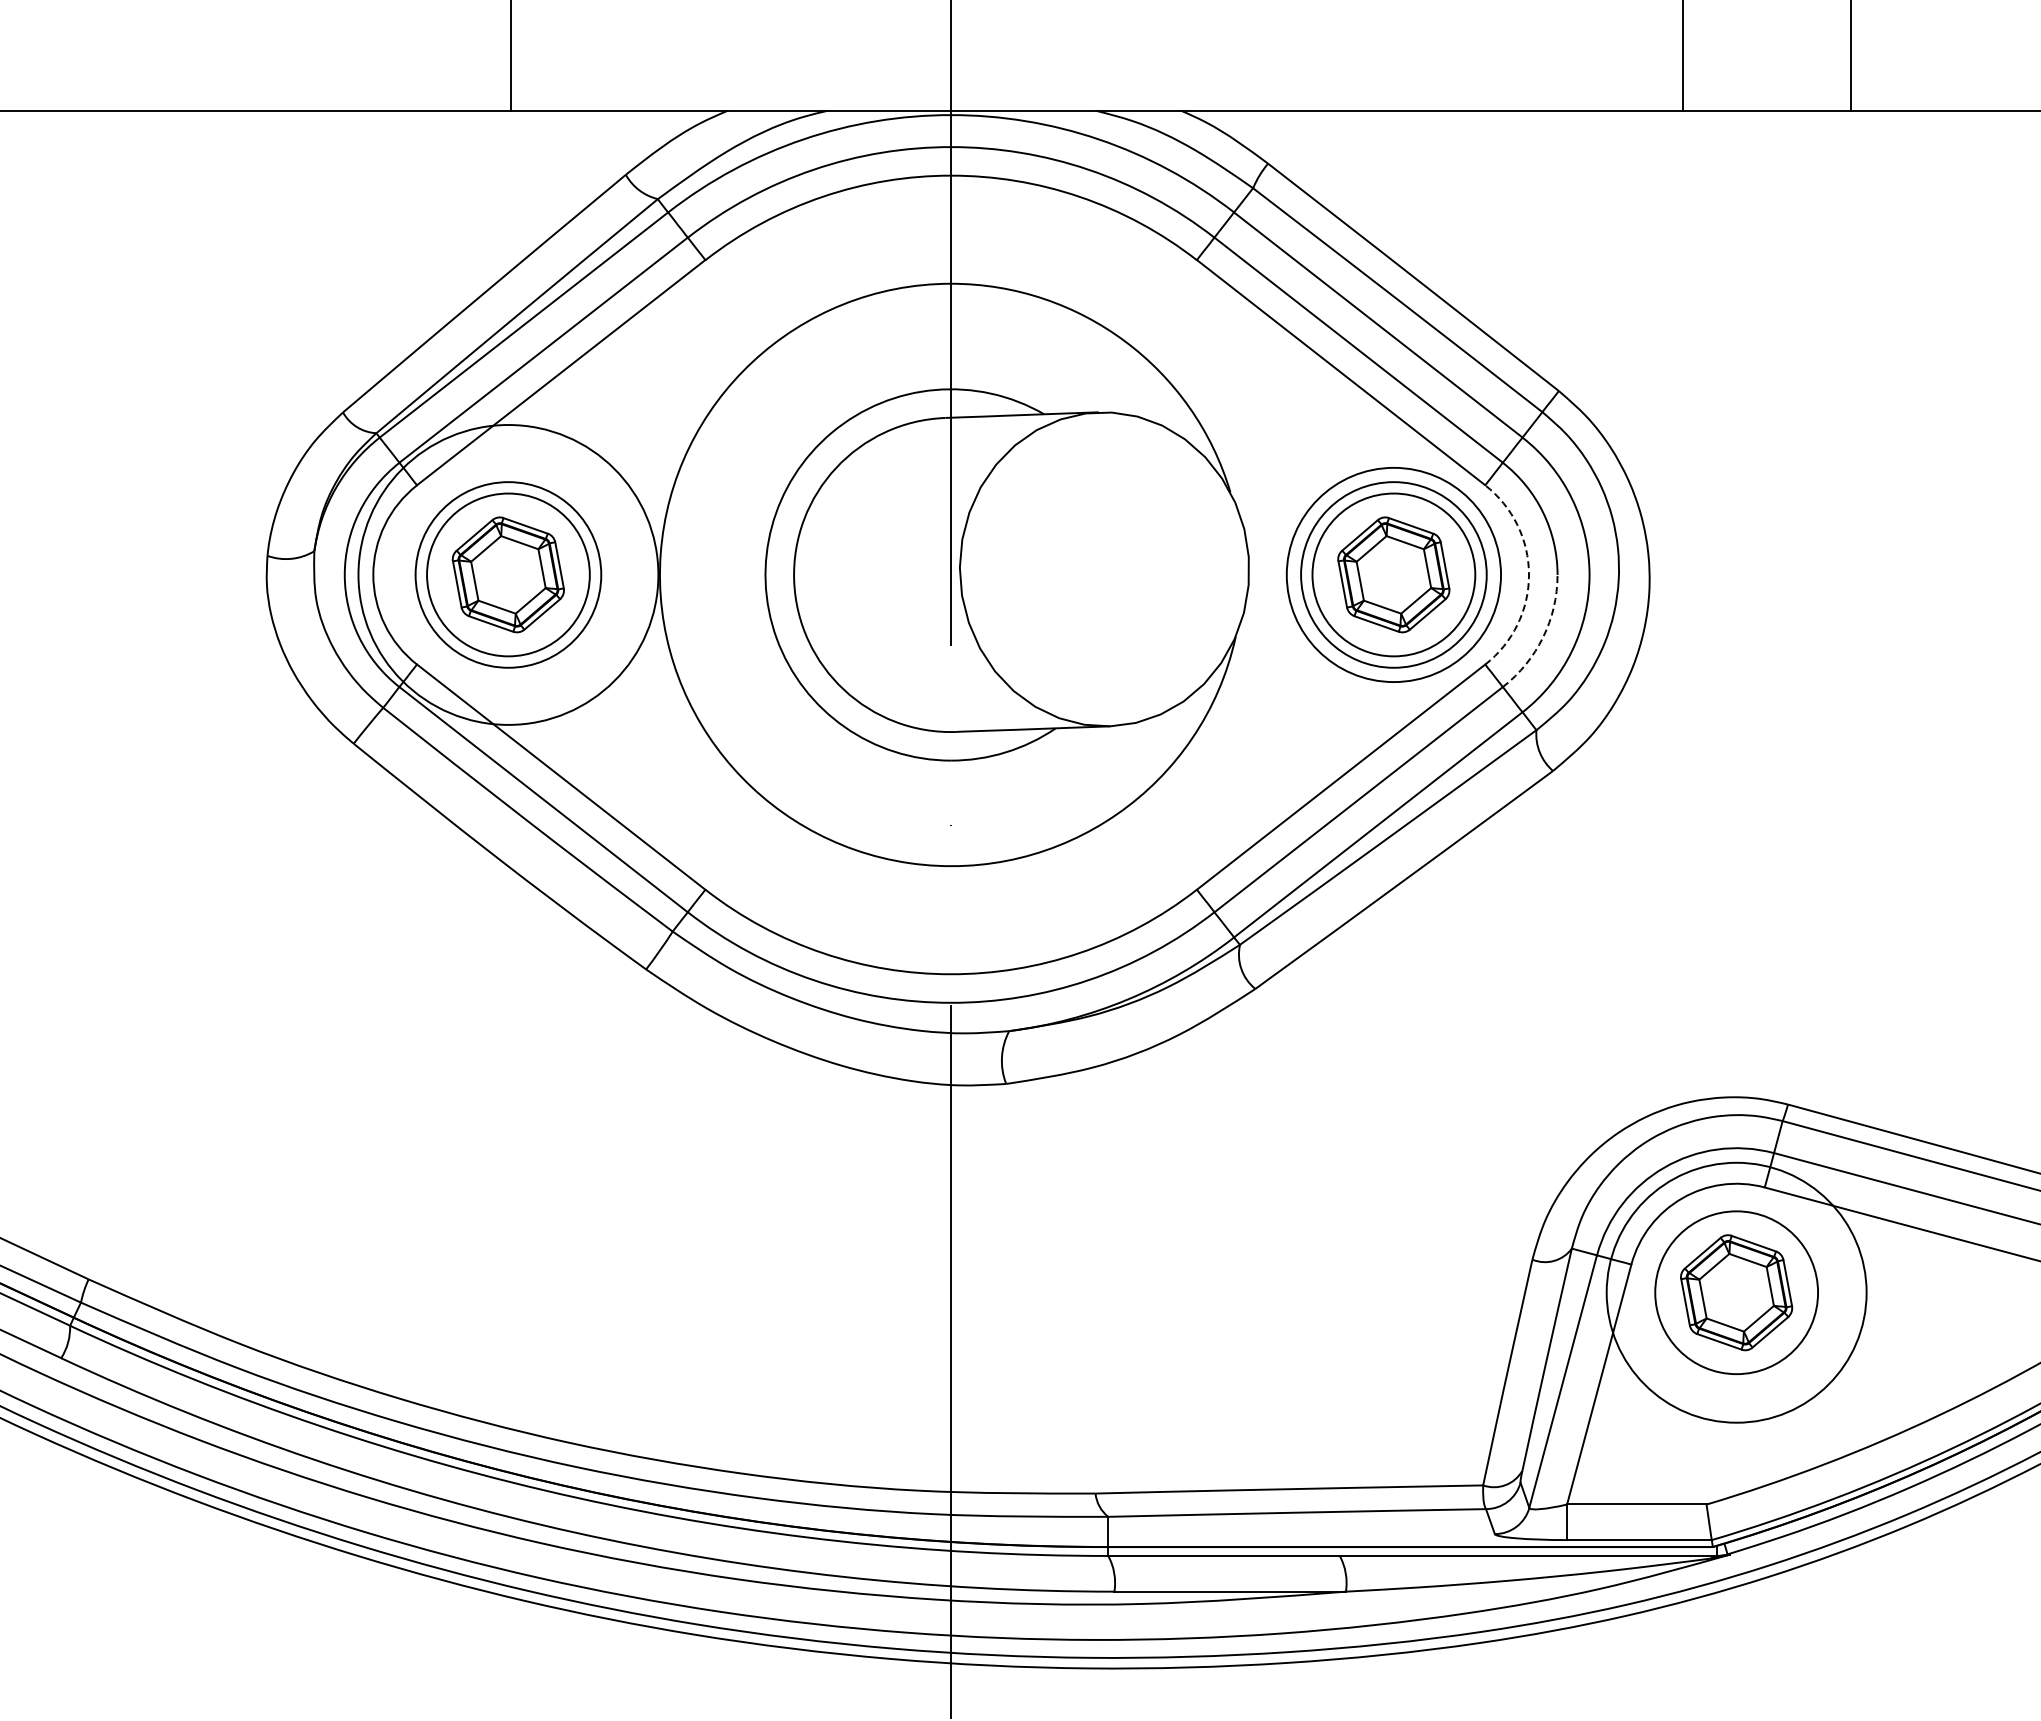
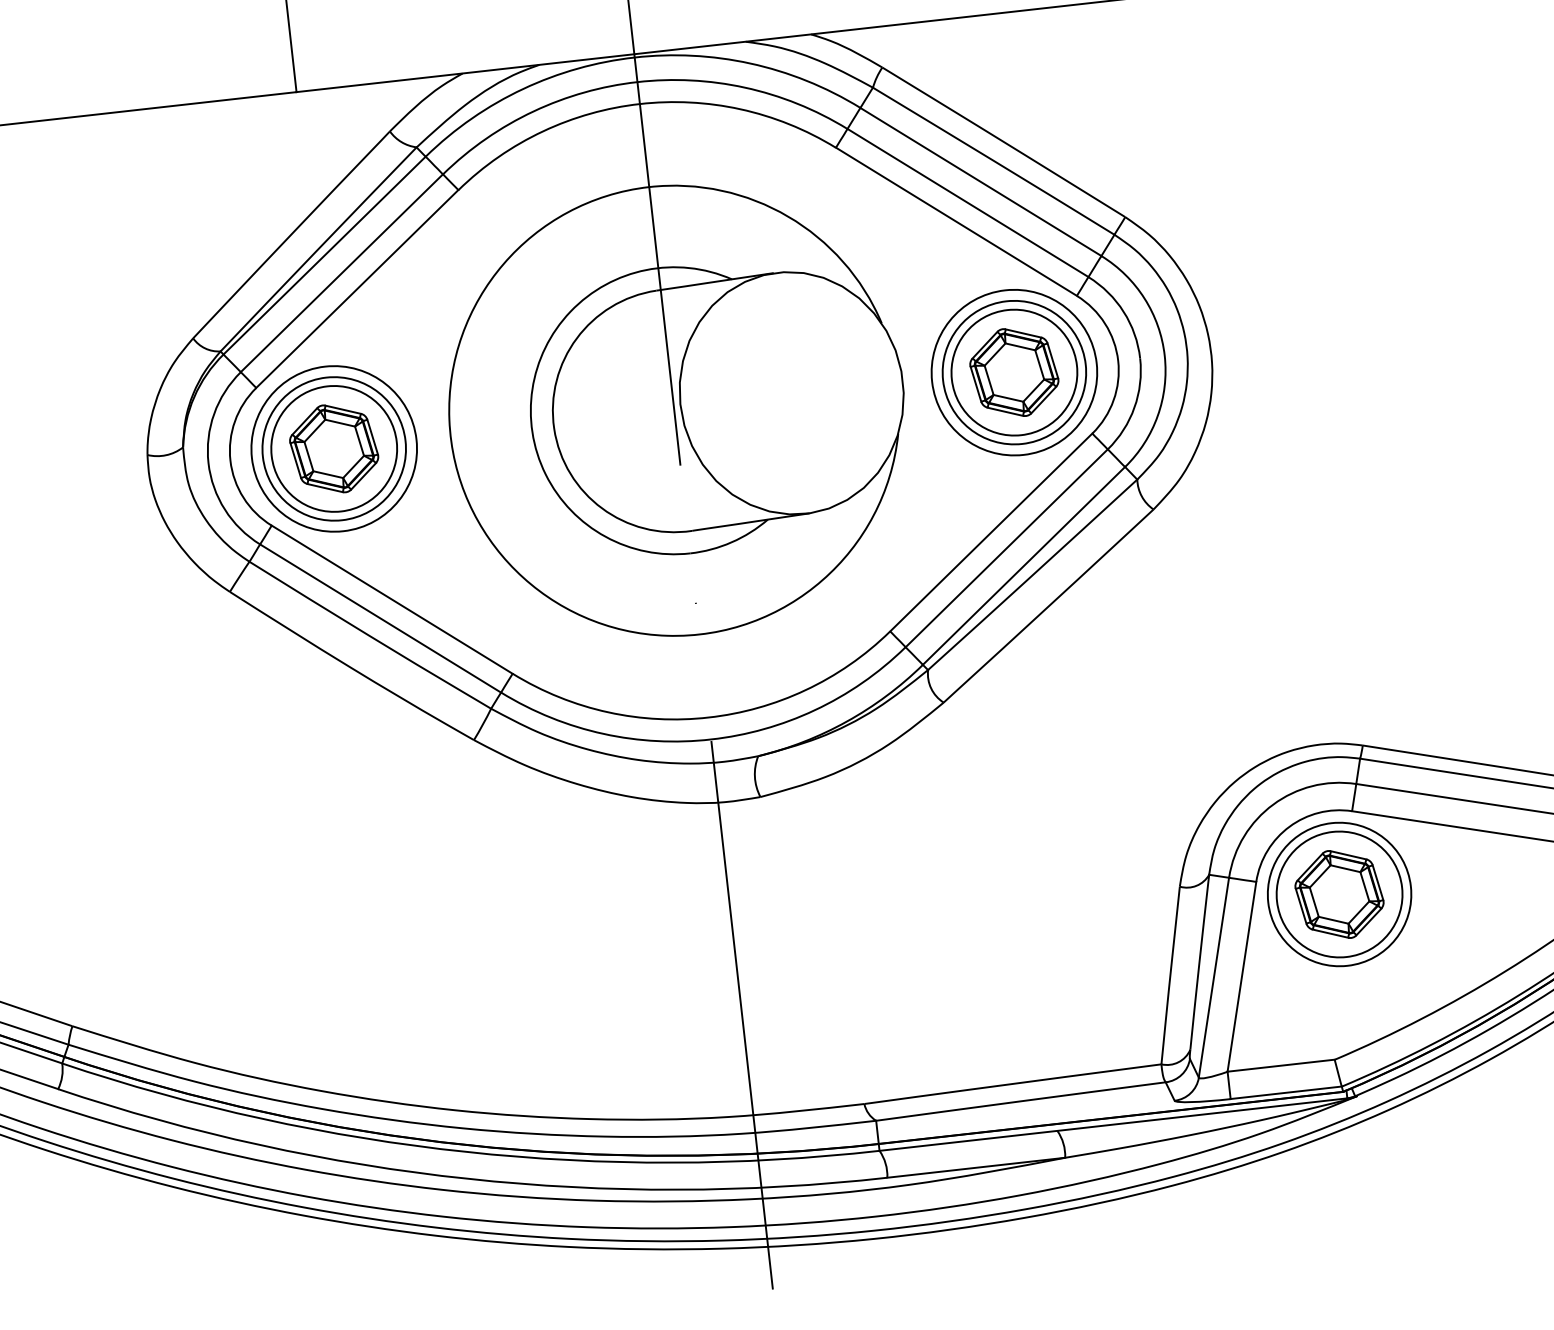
circle: (508, 574) -> (334, 448), size x0.71
arc: (1529, 574) -> (1118, 360), dashed -> solid
arc: (1543, 637) -> (1134, 407), dashed -> solid
circle: (1736, 1292) -> (1339, 894), size x0.71

